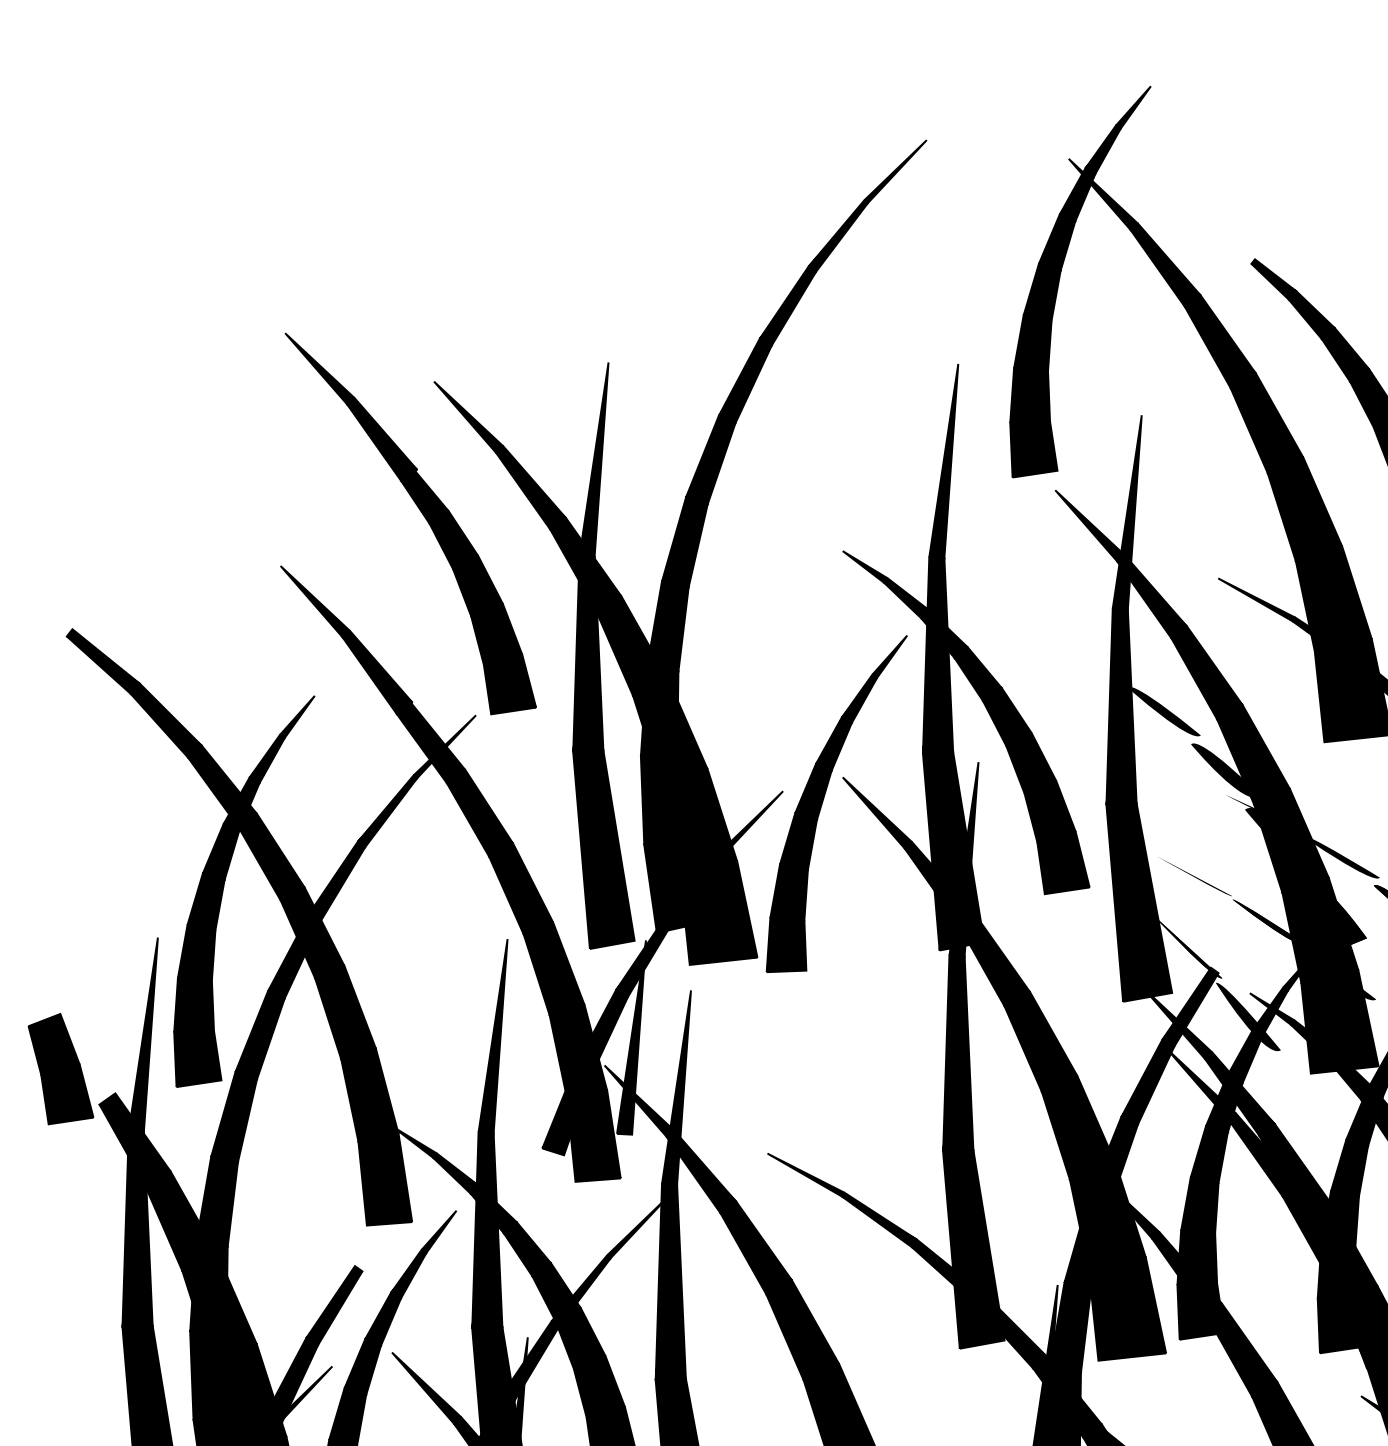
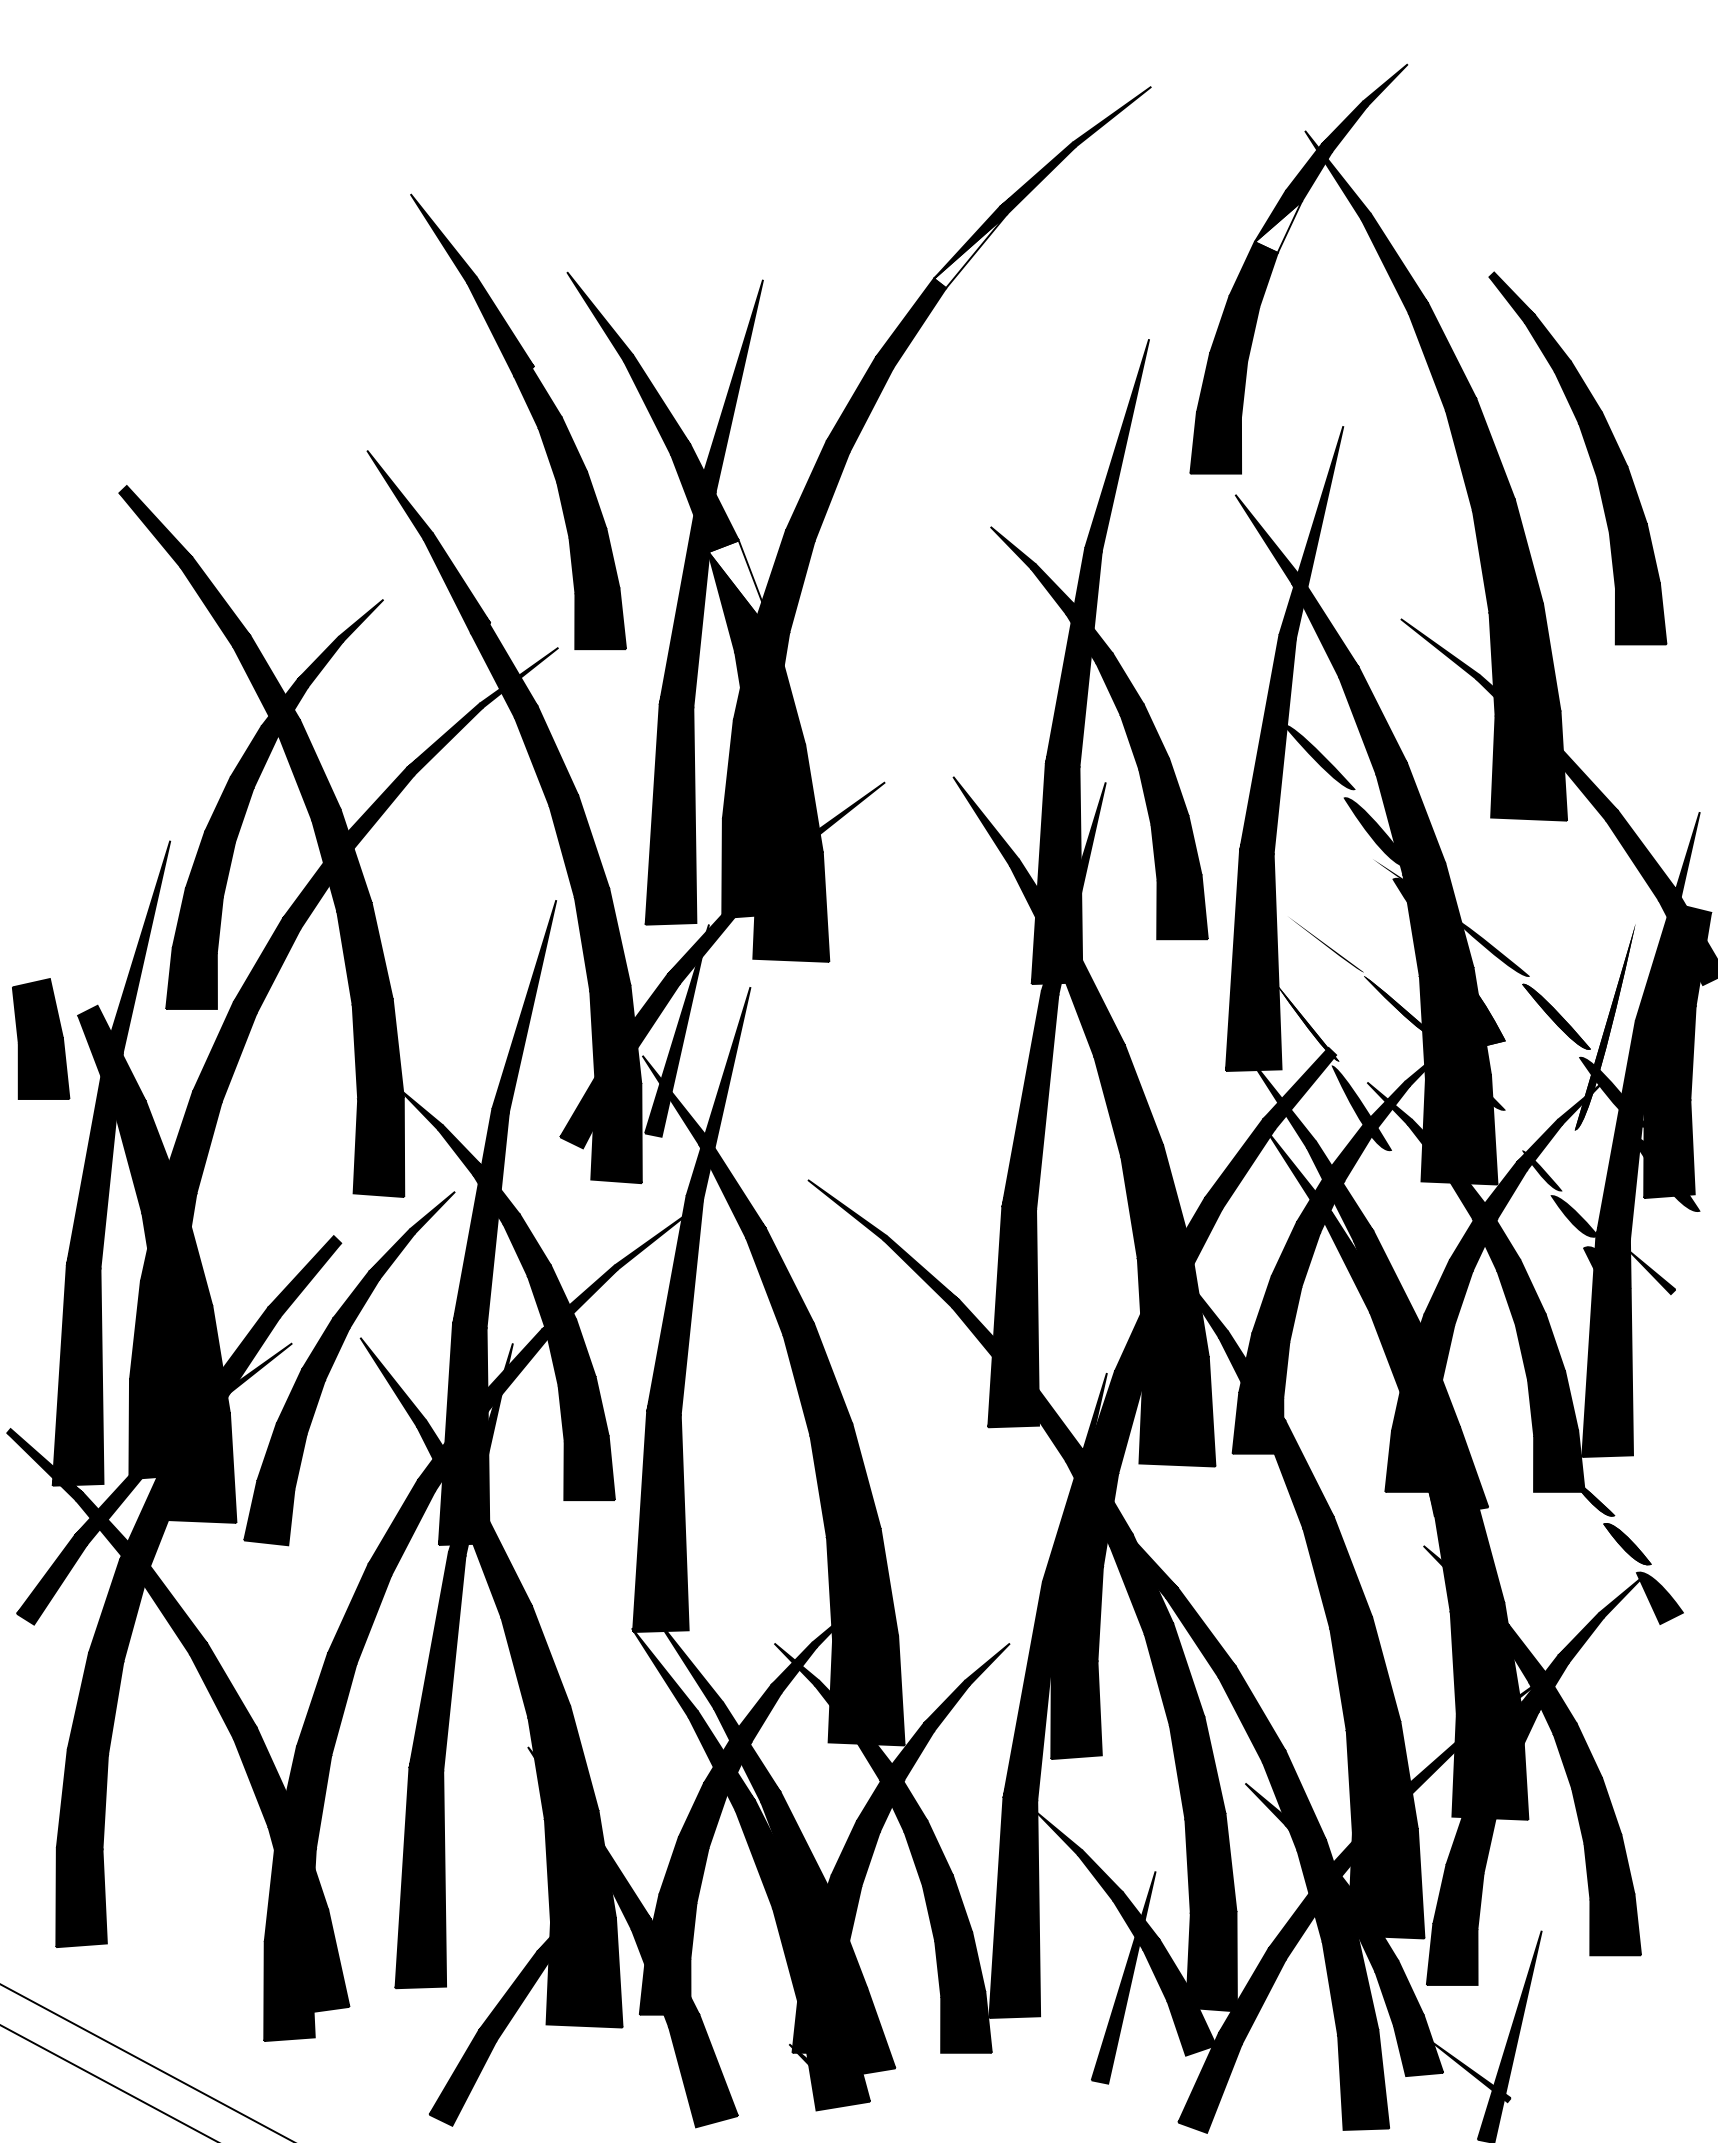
fill: (1057, 247) -> (1277, 226), removed
fill: (788, 309) -> (970, 251), removed
fill: (631, 640) -> (742, 590), removed
part: (823, 800) -> (928, 799), removed
part: (60, 1067) -> (41, 1038), moved

